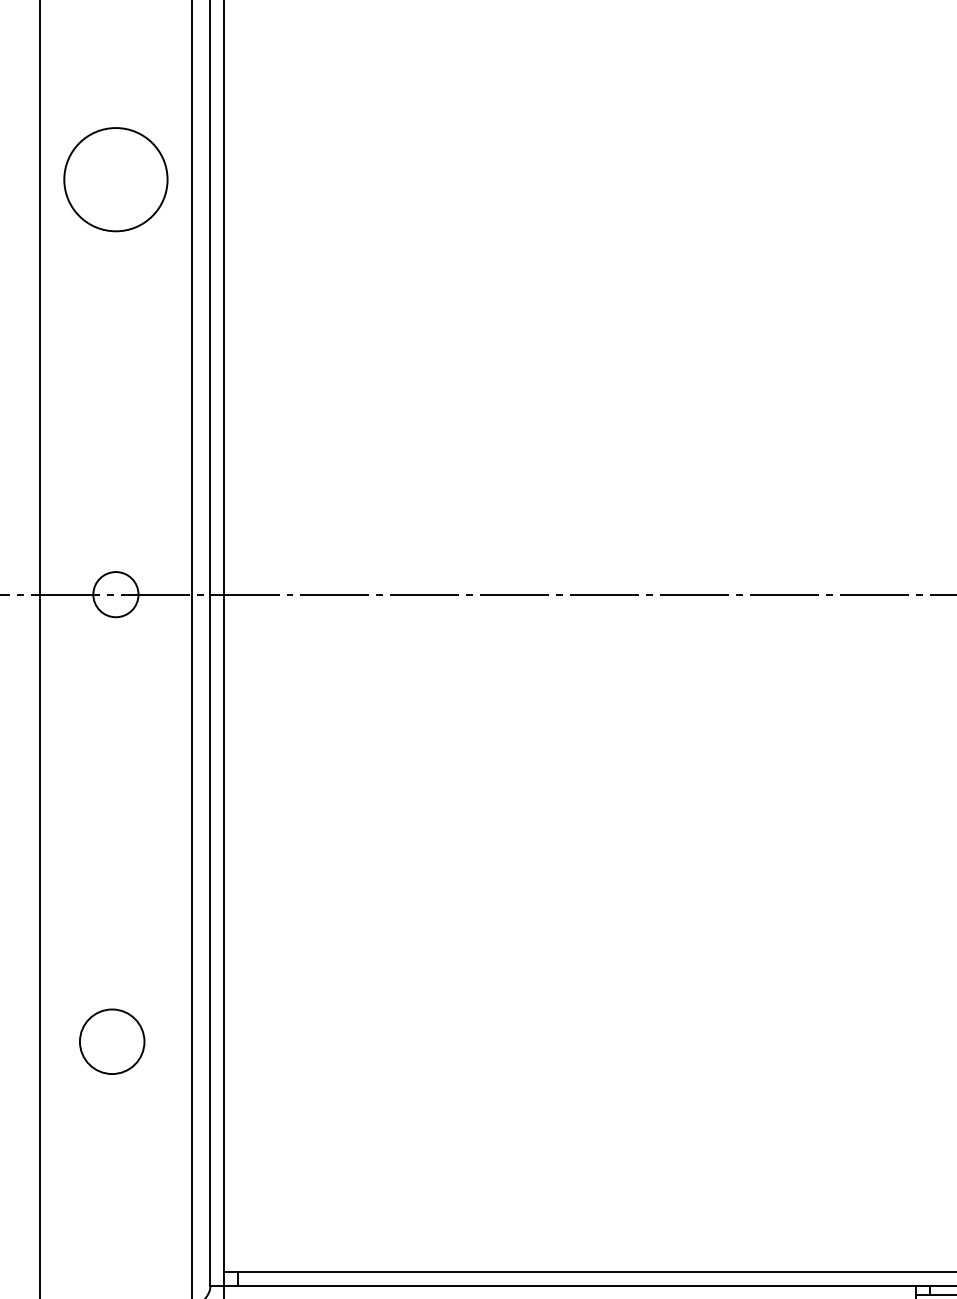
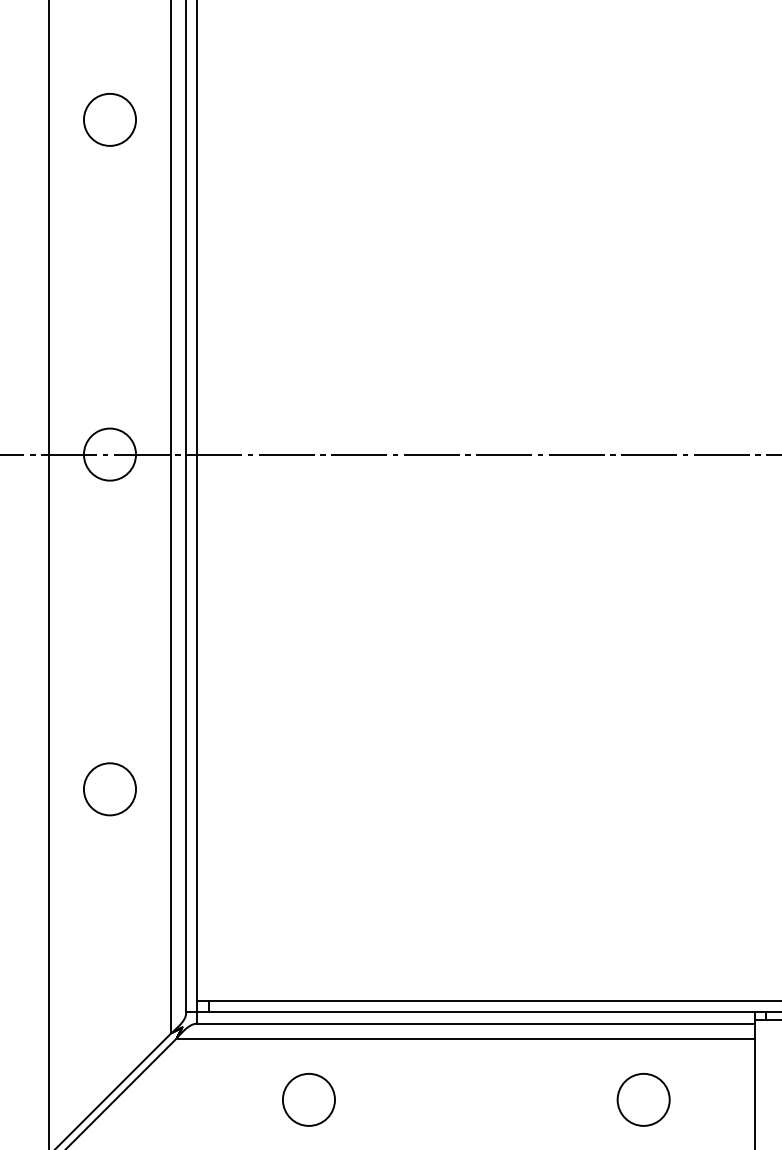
circle: (115, 179) -> (109, 119), size x0.62
circle: (115, 594) -> (109, 454), size x1.43
circle: (111, 1041) -> (109, 789), moved

